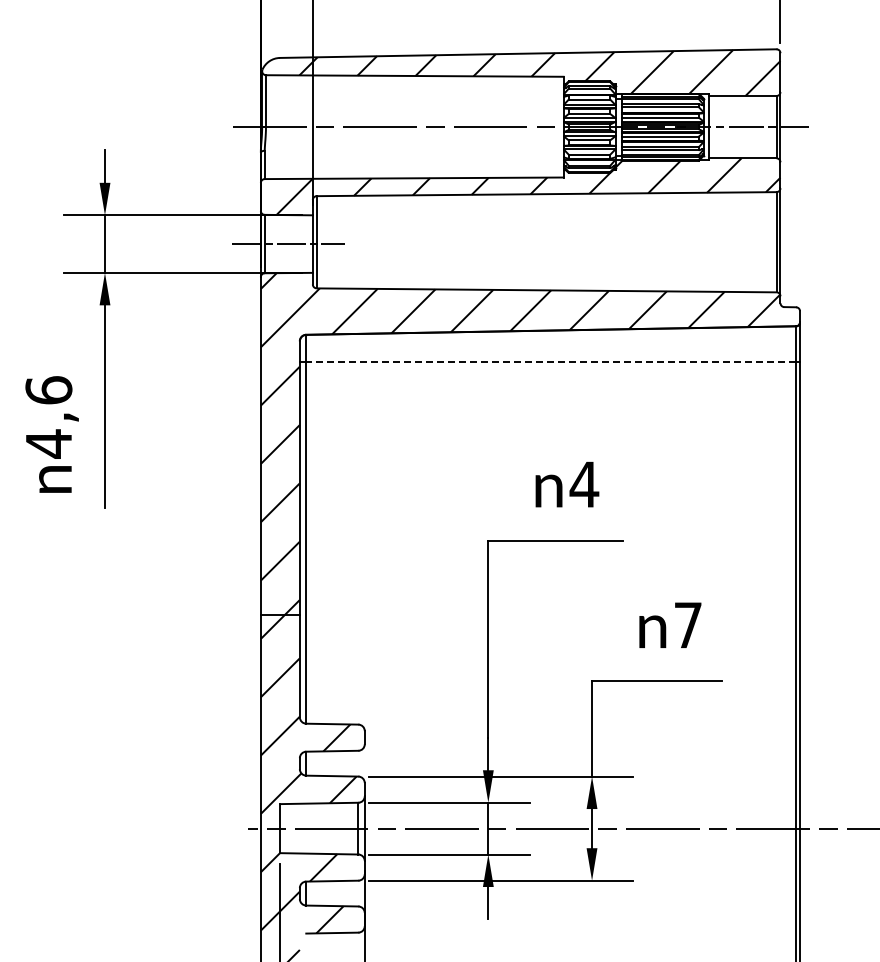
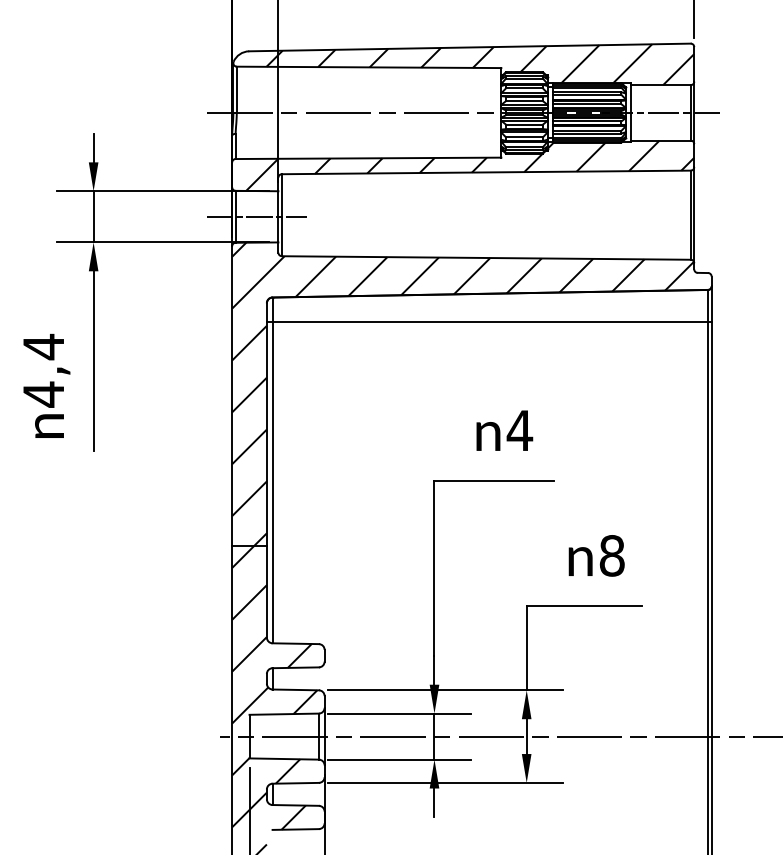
line: (551, 362) -> (490, 322), dashed -> solid
text: (48, 390) -> (43, 347), 4,6 -> 4,4
text: (688, 624) -> (612, 555), 7 -> 8

